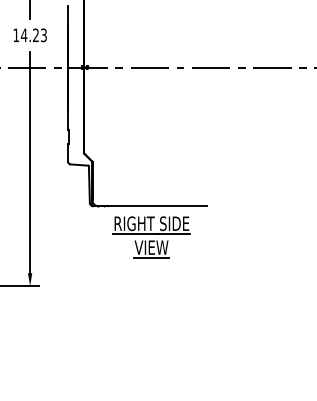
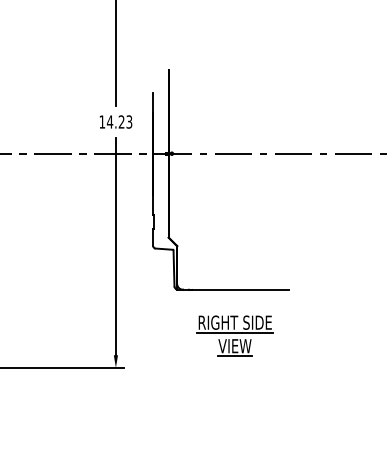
part: (151, 236) -> (234, 335), moved

